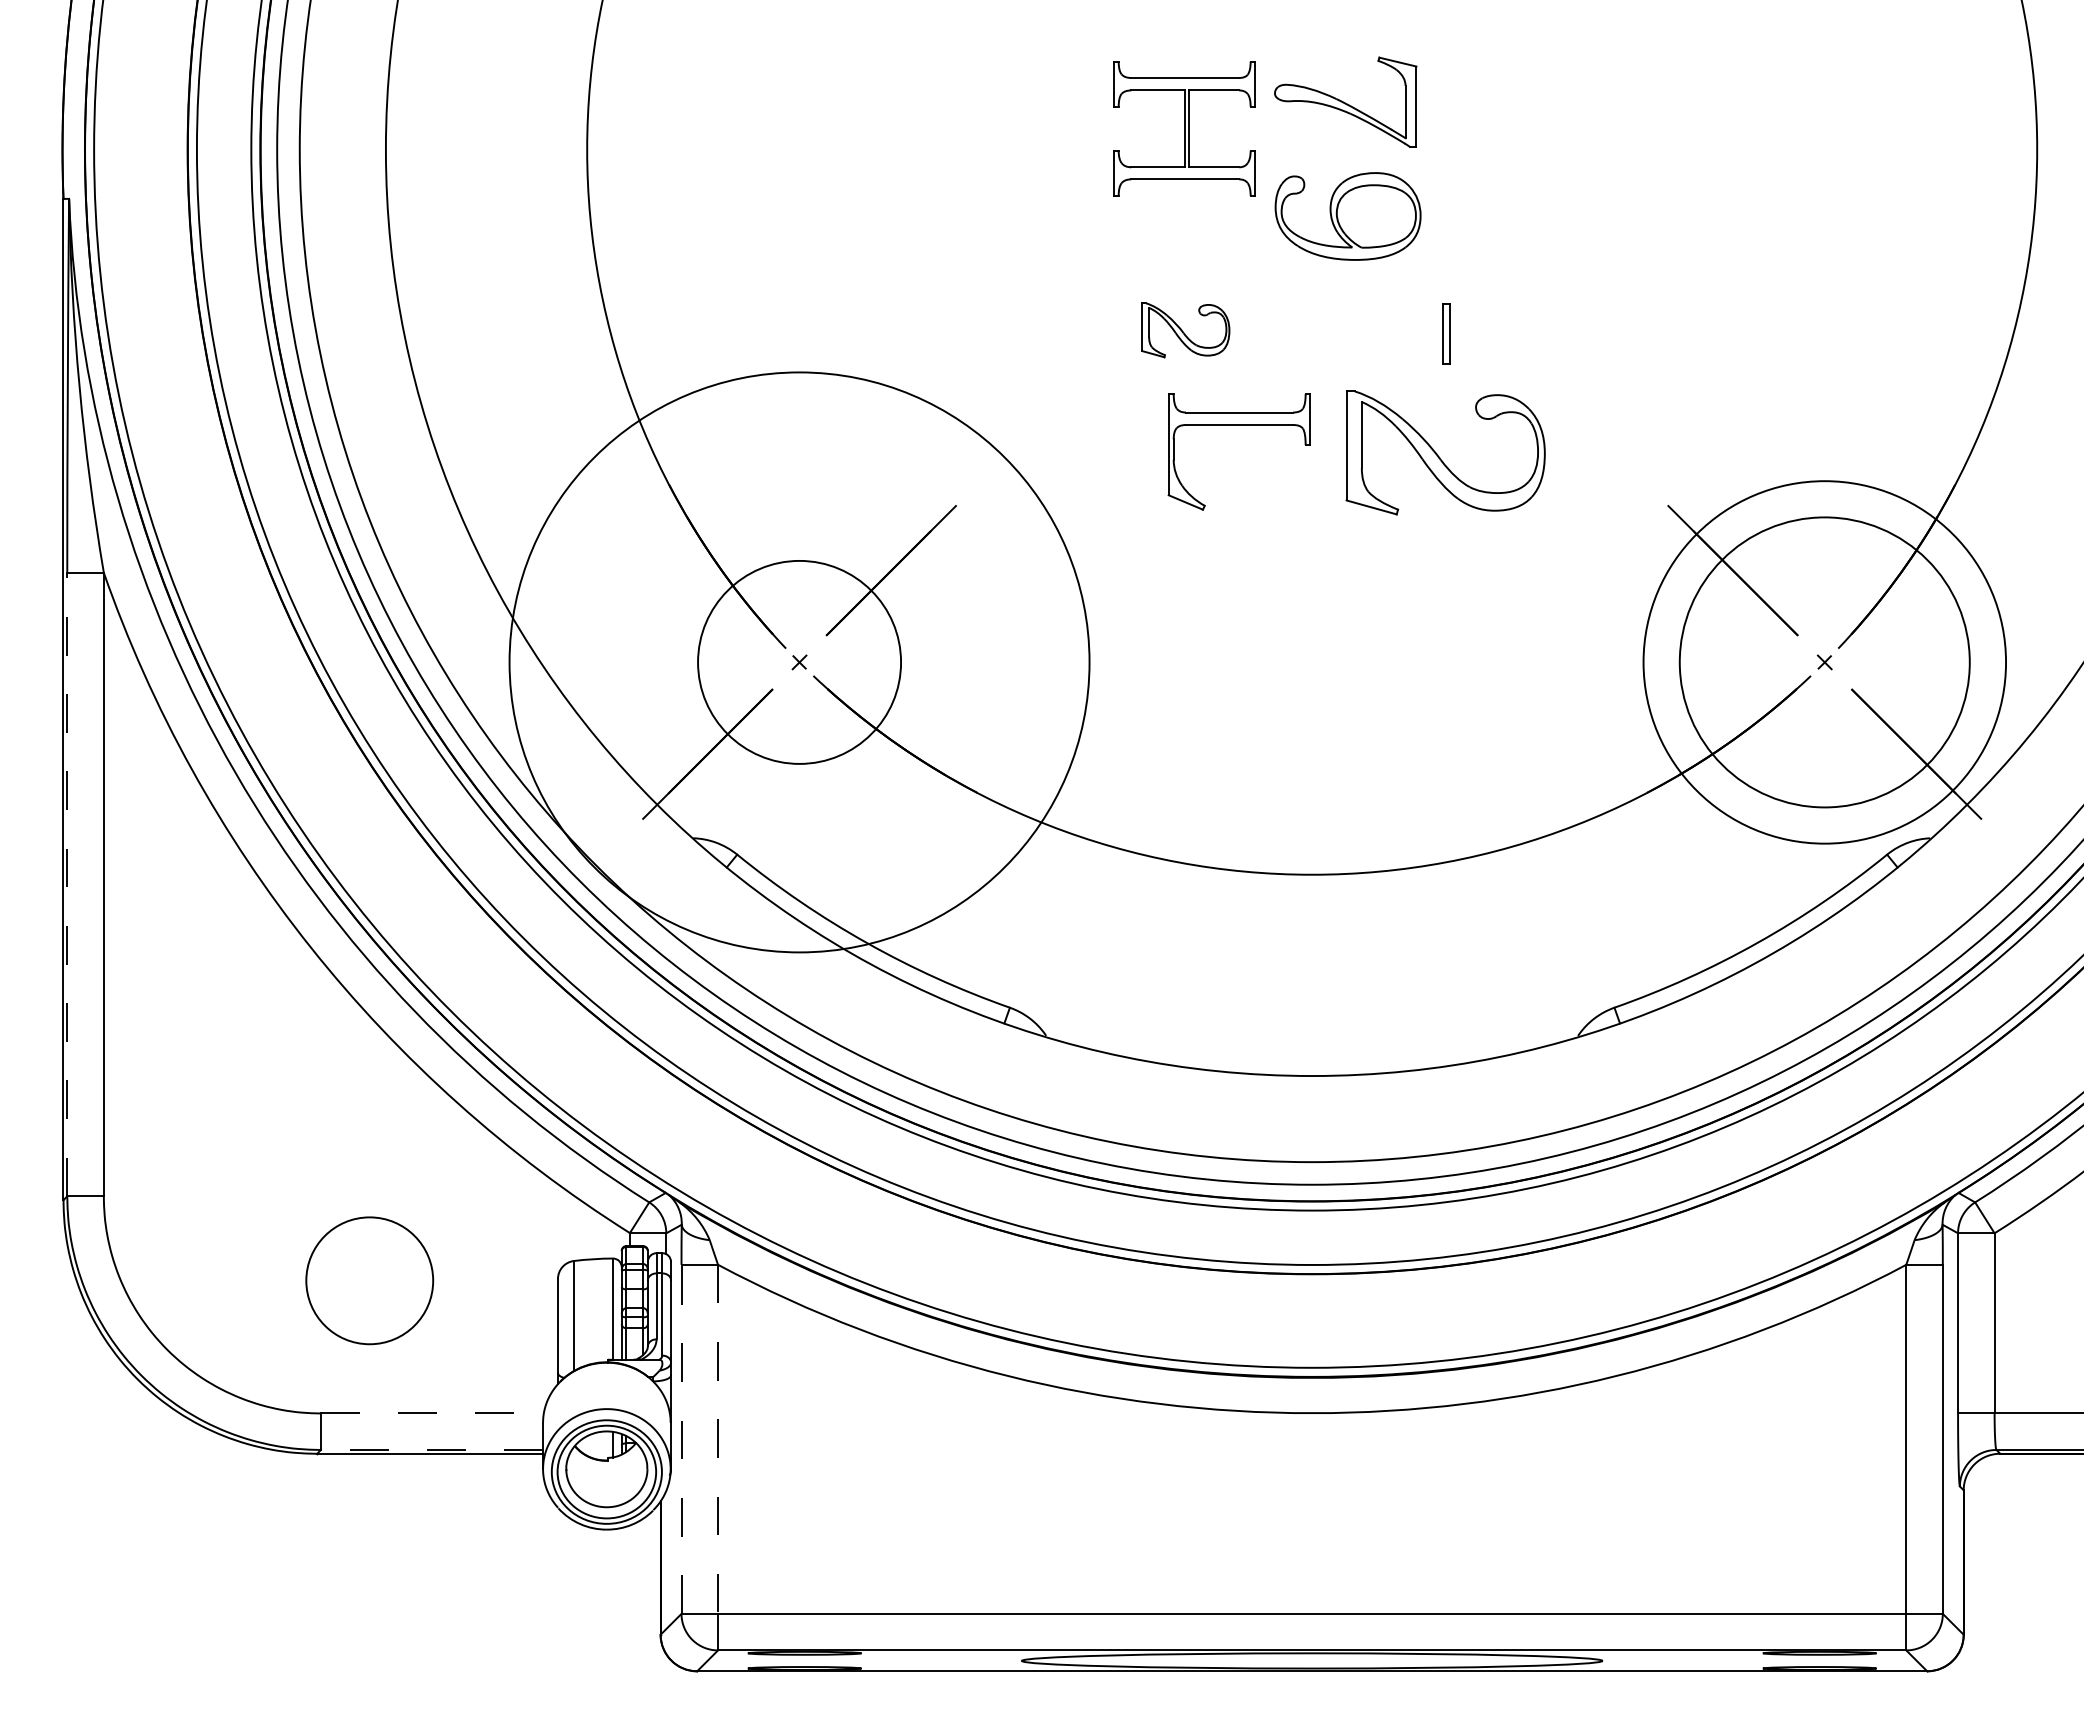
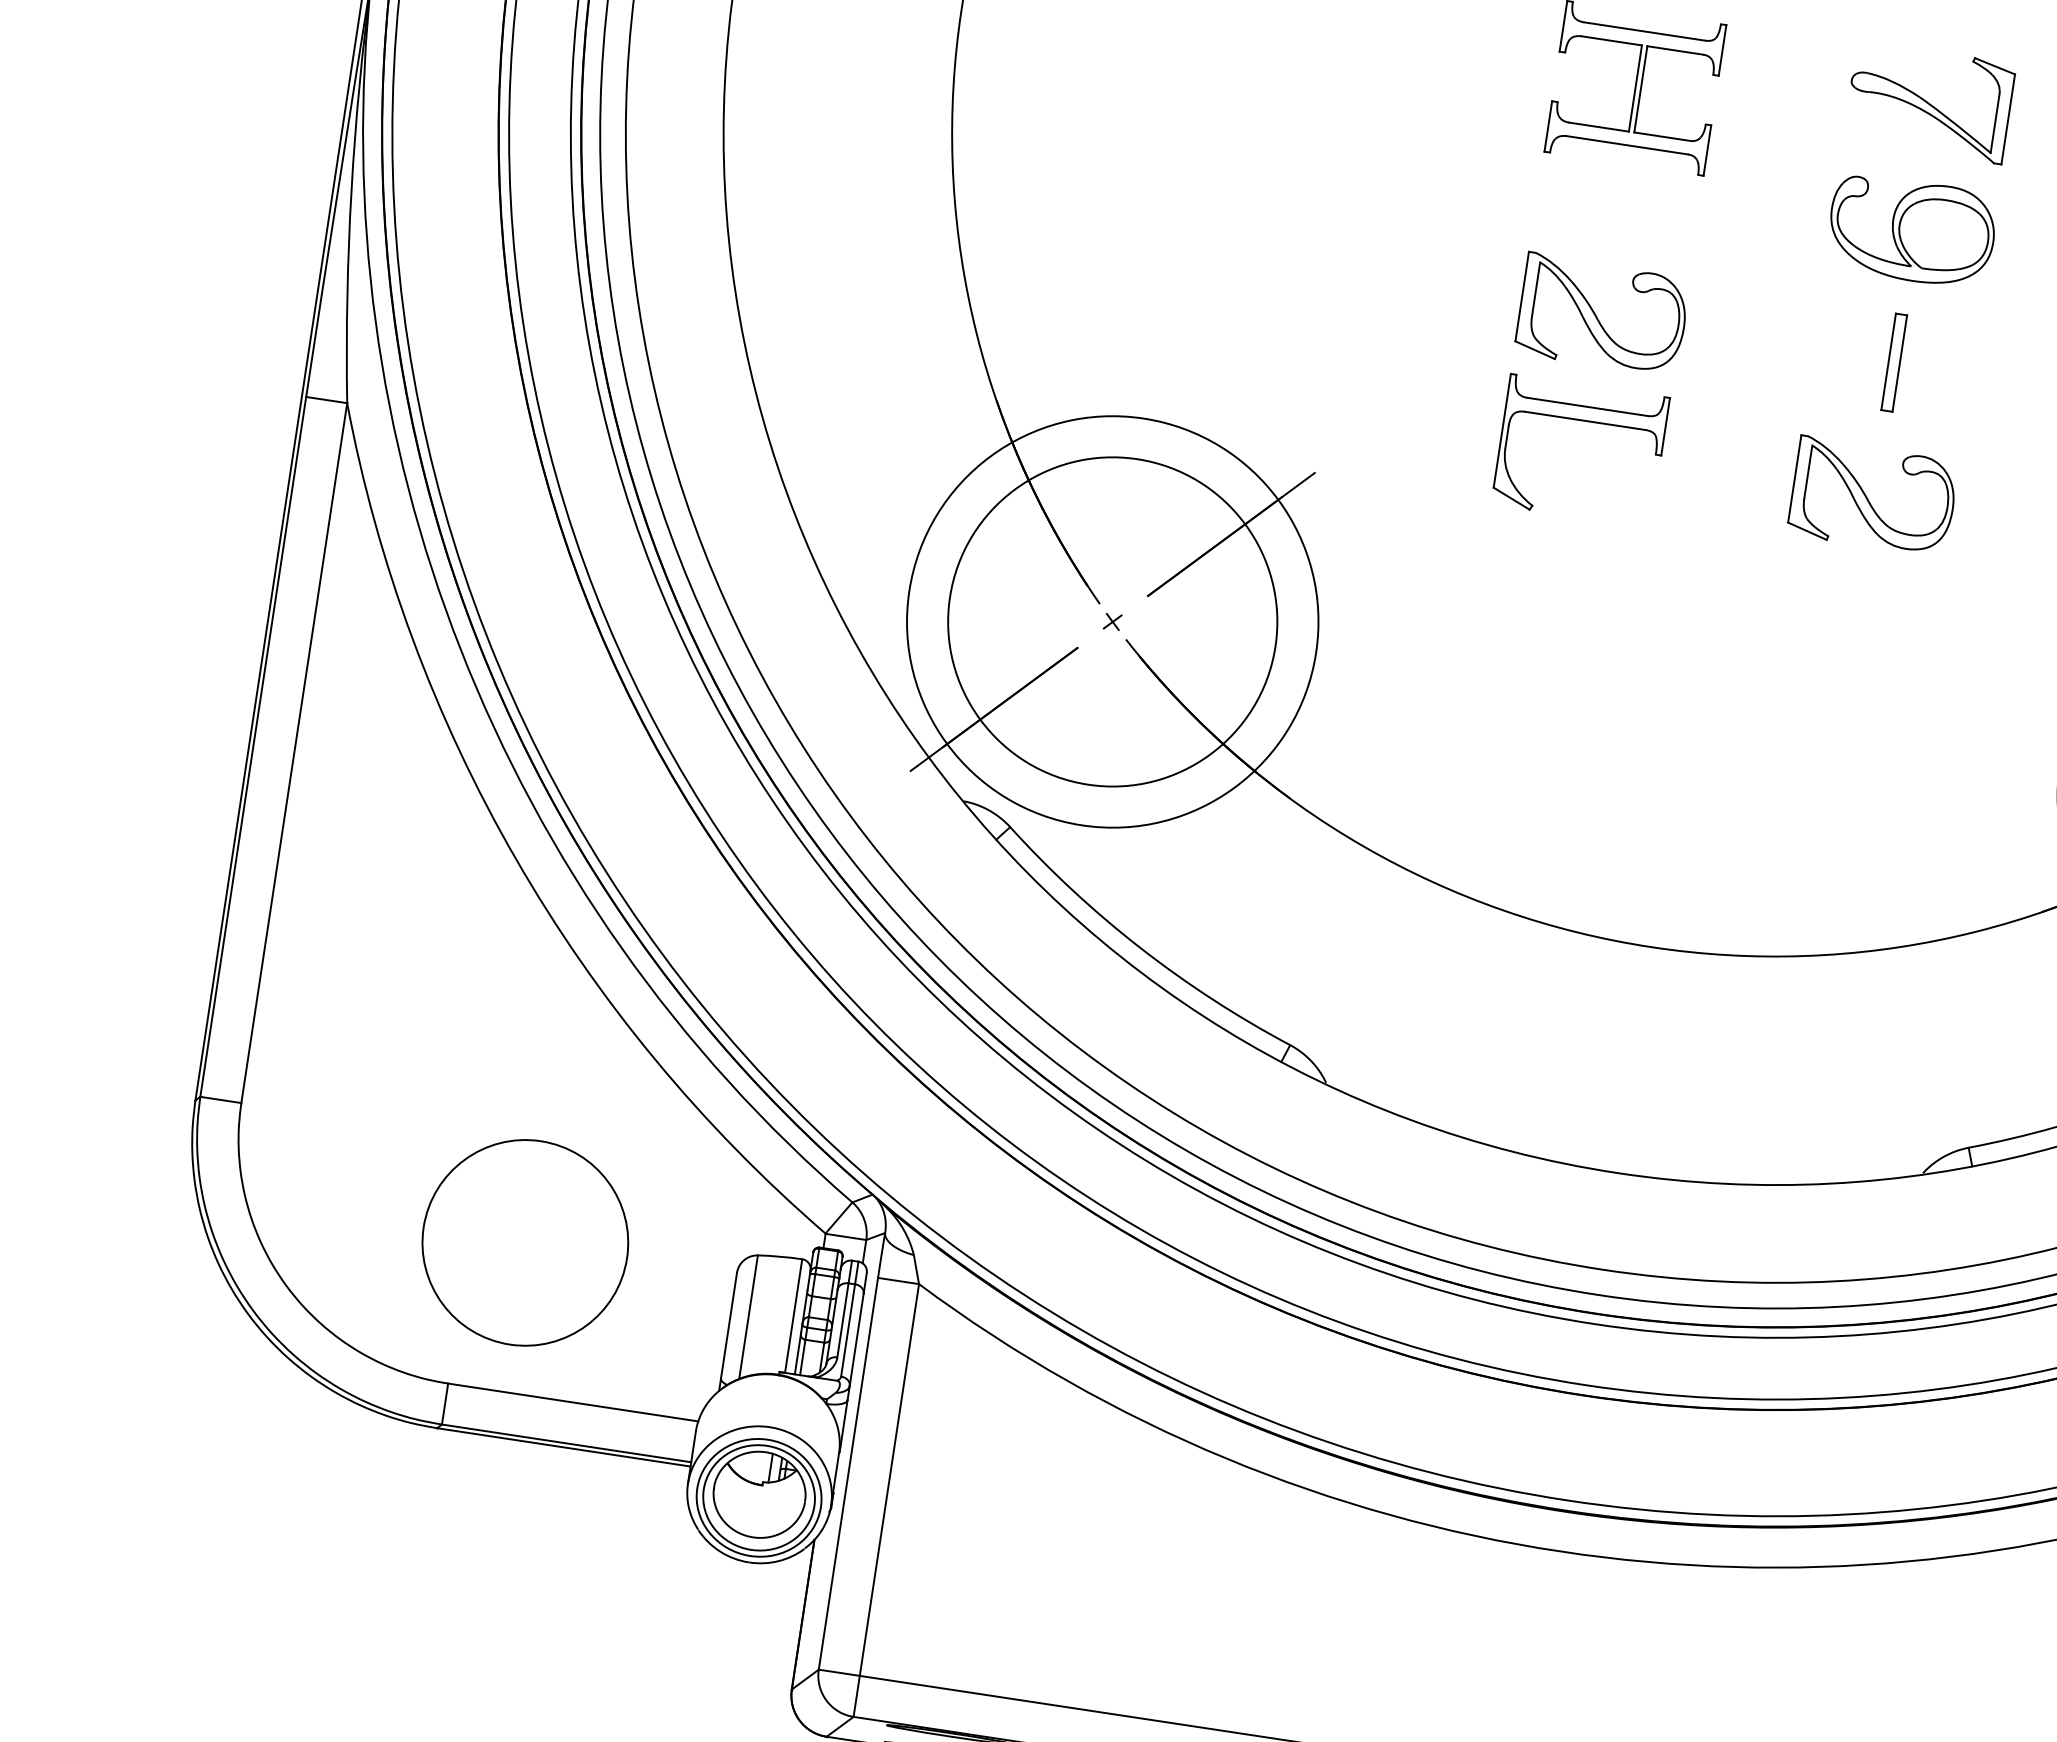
part: (1345, 101) -> (1929, 101), moved
part: (1347, 216) -> (1911, 230), moved
part: (1185, 330) -> (1602, 314), size x1.67
part: (1445, 333) -> (1893, 362), size x1.43
part: (1238, 425) -> (1583, 421), moved
part: (1445, 452) -> (1873, 496), size x0.71
circle: (799, 662) -> (1112, 622), size x0.62
circle: (799, 662) -> (1112, 622), size x1.43
line: (67, 884) -> (253, 746), dashed -> solid
circle: (369, 1280) -> (525, 1242), size x1.43
line: (432, 1413) -> (573, 1402), dashed -> solid
line: (681, 1439) -> (848, 1473), dashed -> solid
line: (718, 1439) -> (889, 1480), dashed -> solid
line: (431, 1449) -> (566, 1442), dashed -> solid

